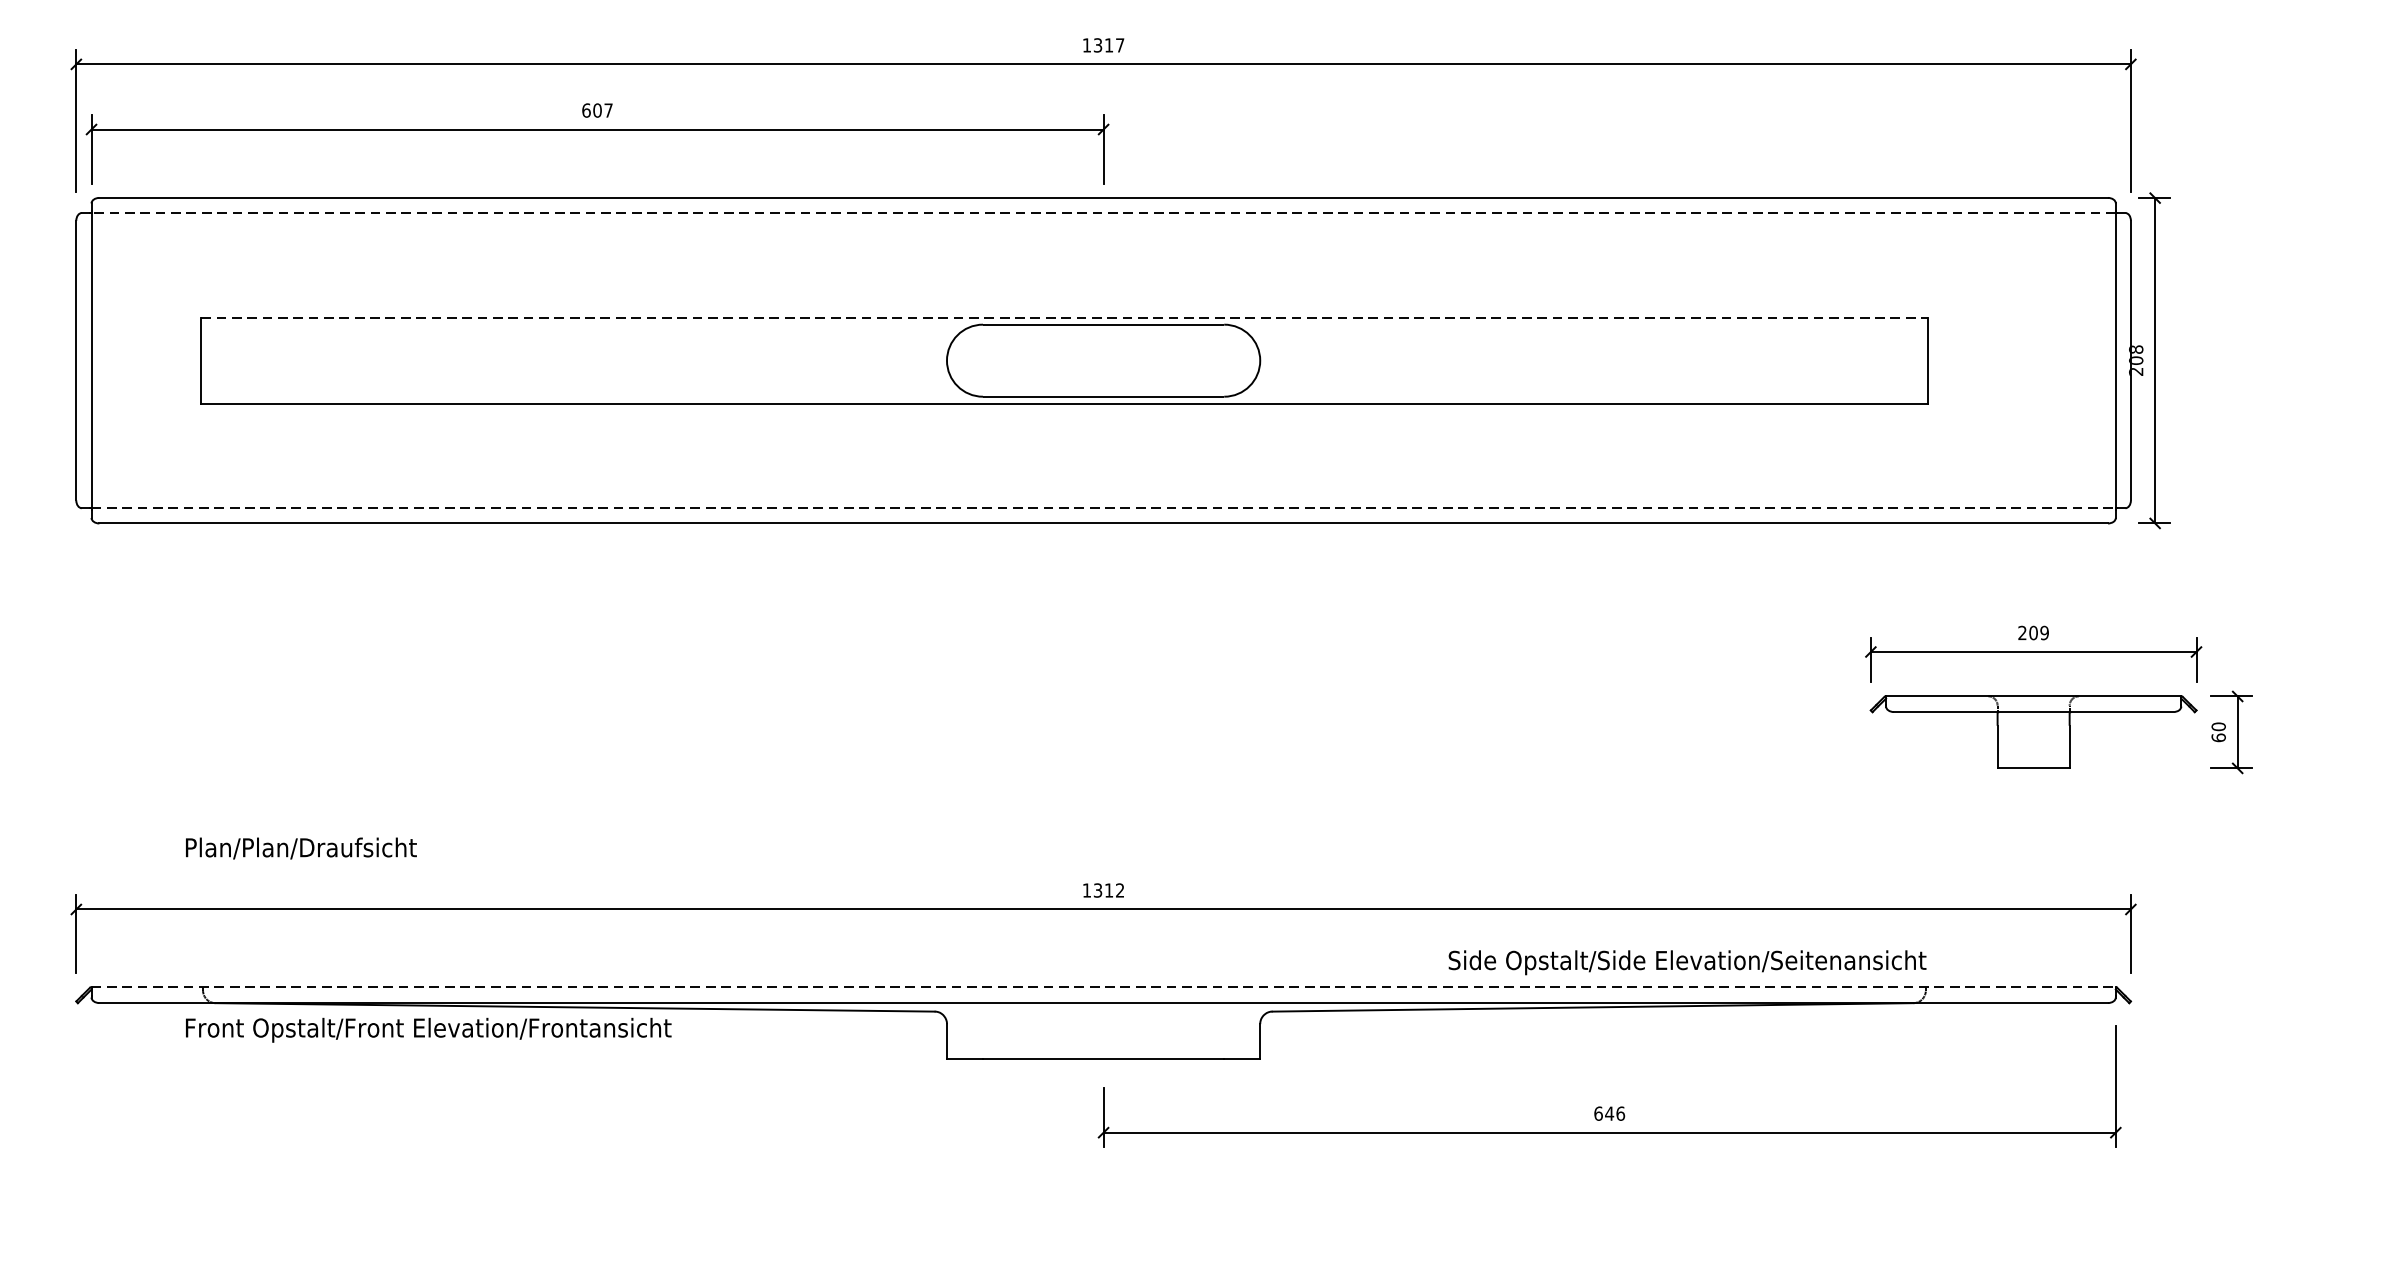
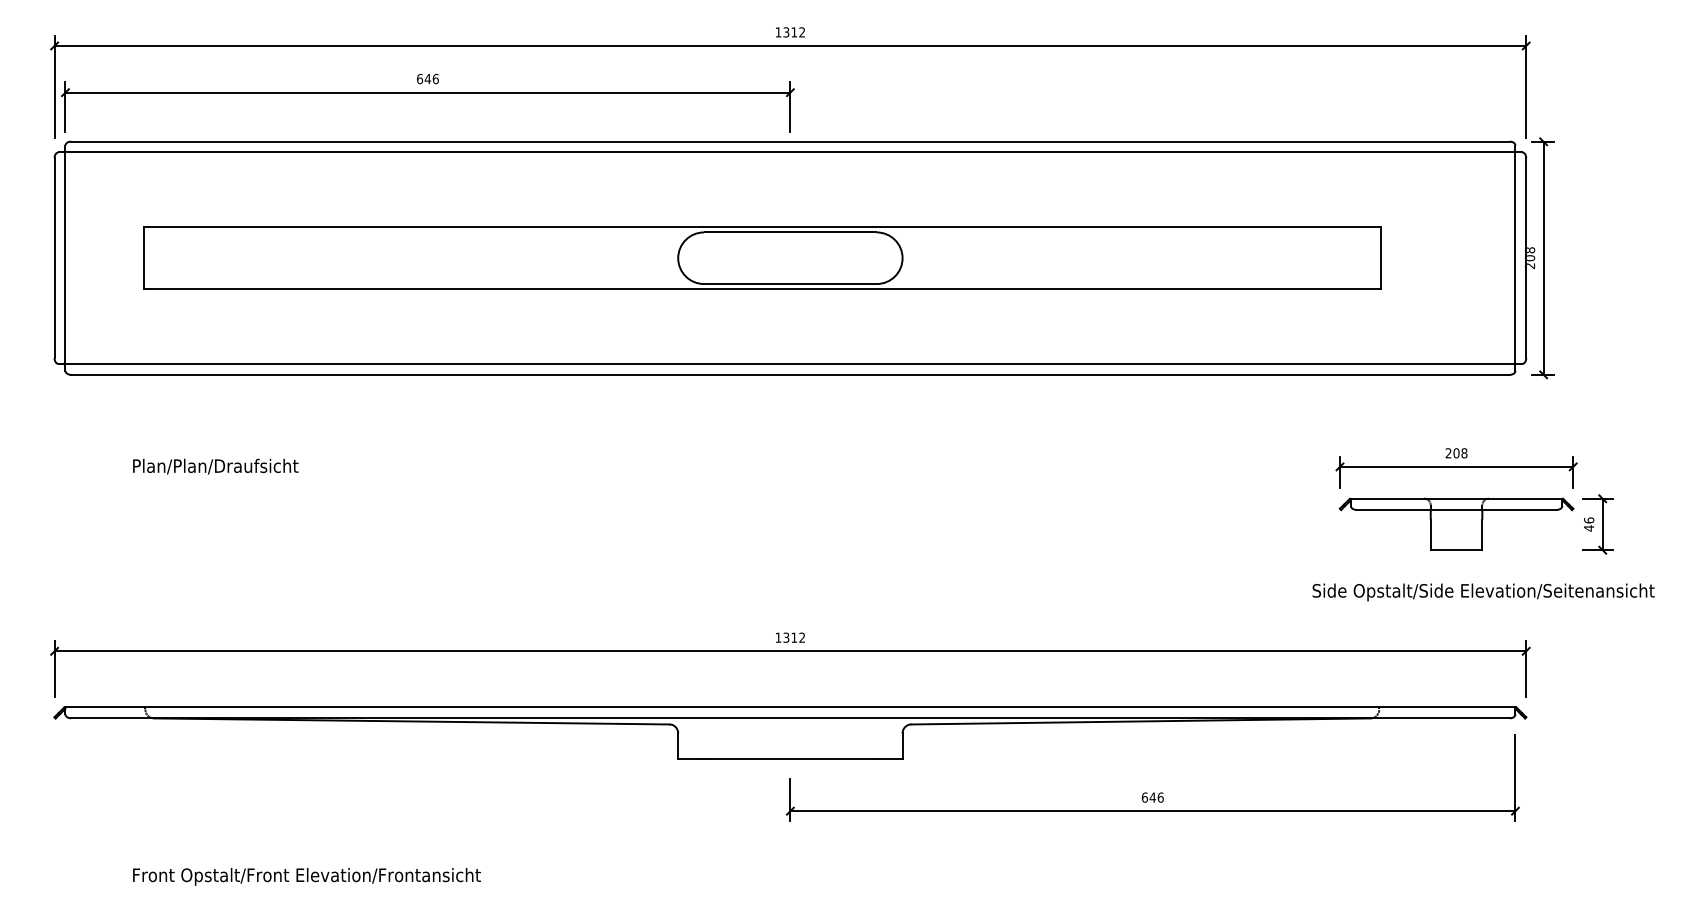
text: (1120, 45) -> (802, 32), 1317 -> 1312
text: (602, 109) -> (431, 78), 607 -> 646
line: (1103, 213) -> (790, 152), dashed -> solid
line: (1064, 317) -> (762, 227), dashed -> solid
line: (1103, 507) -> (790, 363), dashed -> solid
text: (2044, 633) -> (1464, 453), 209 -> 208
text: (2219, 732) -> (1589, 524), 60 -> 46
text: (300, 848) -> (215, 466), moved
text: (1687, 962) -> (1483, 592), moved
line: (1103, 986) -> (790, 706), dashed -> solid
text: (428, 1029) -> (306, 876), moved

